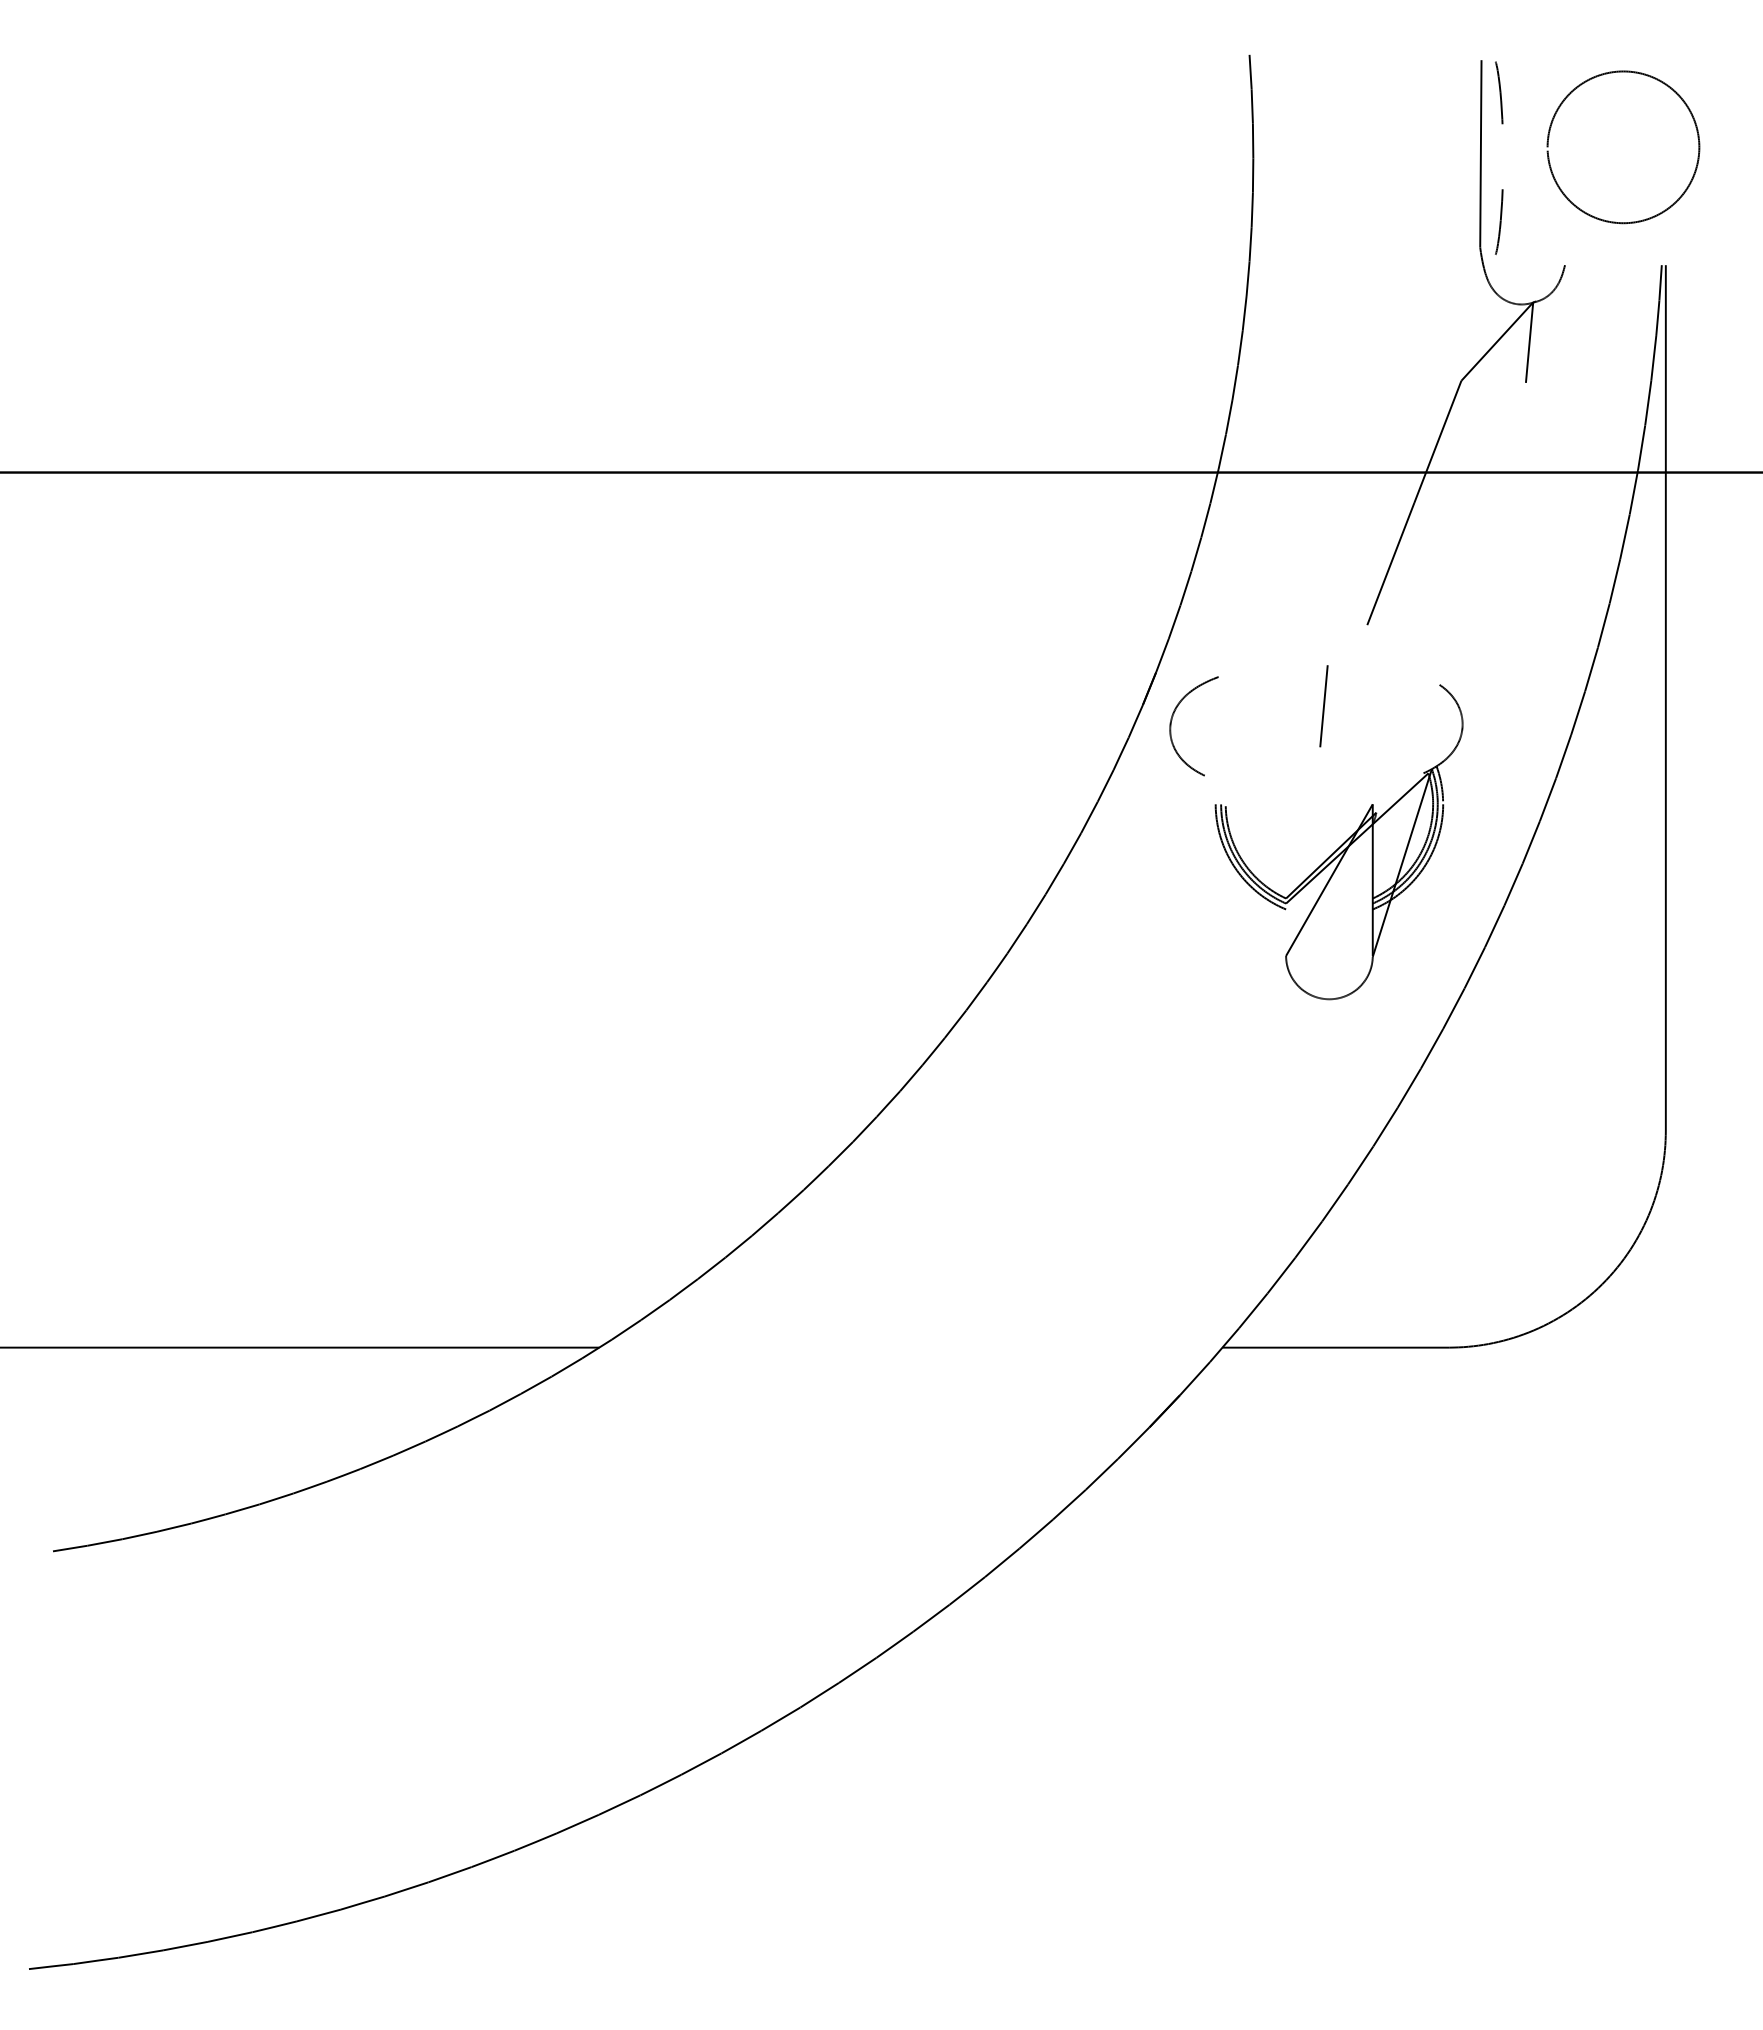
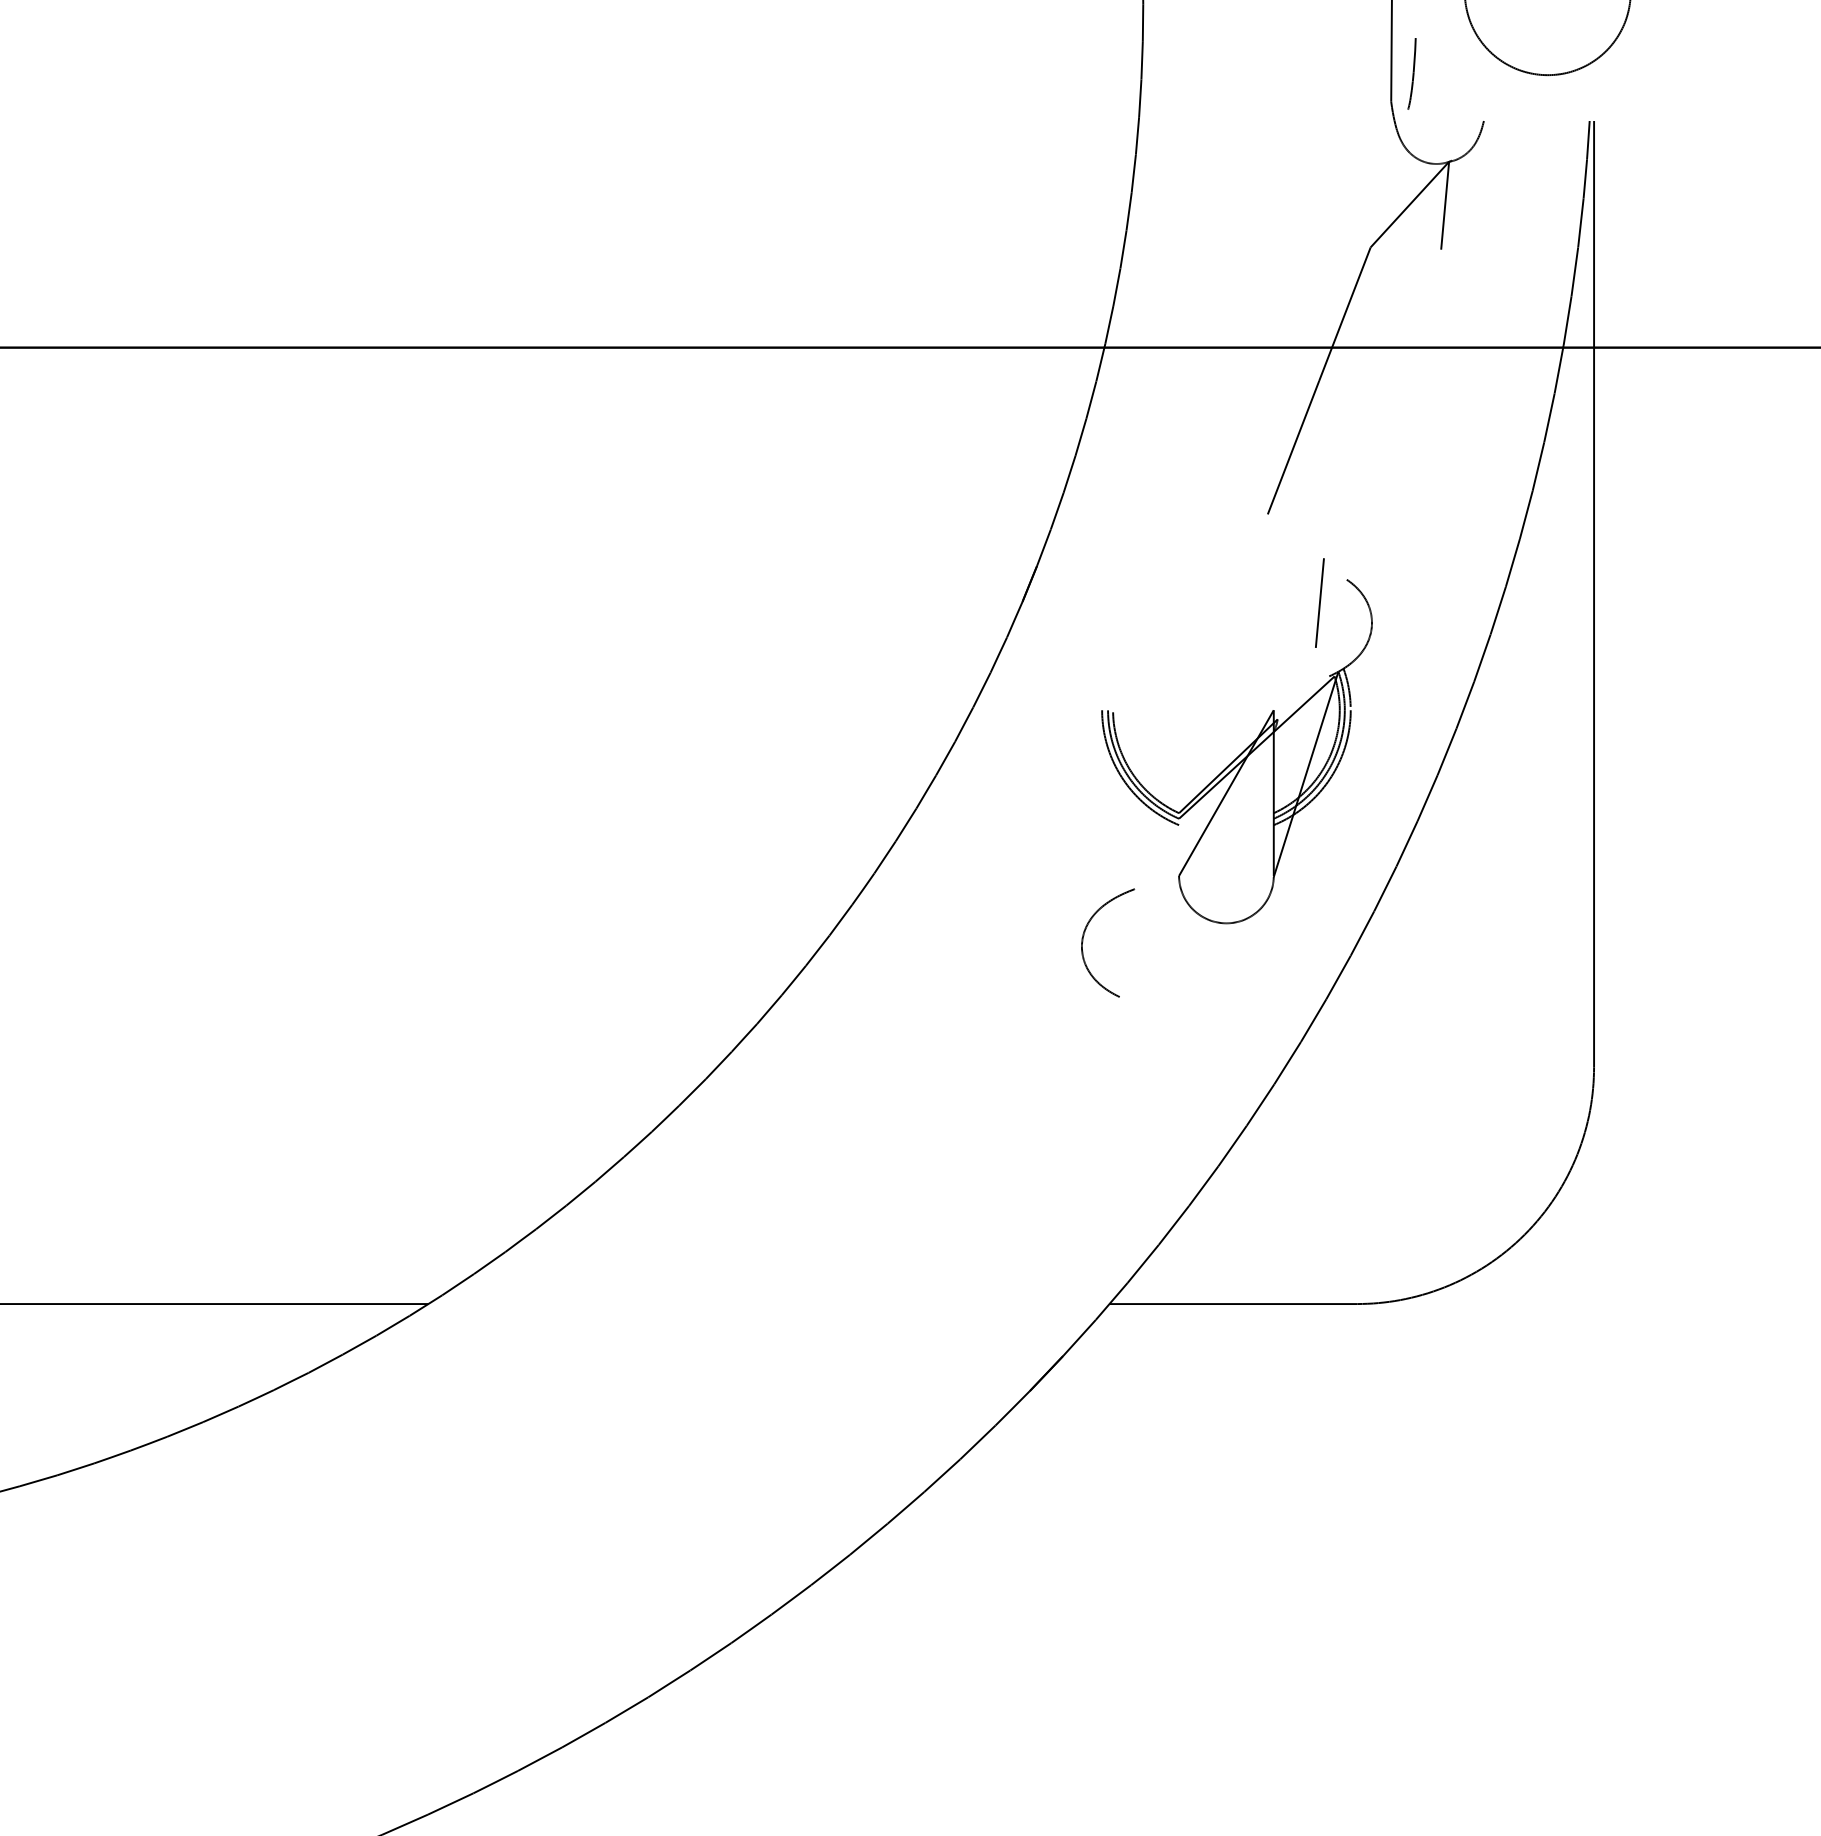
line: (1323, 706) -> (1319, 603), moved
part: (1172, 720) -> (1084, 936), moved

